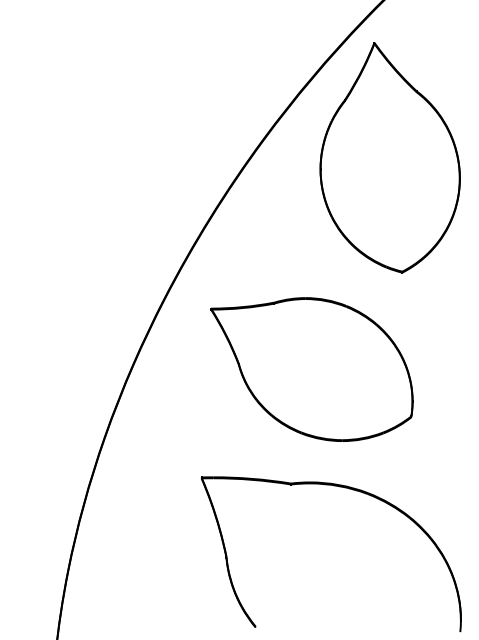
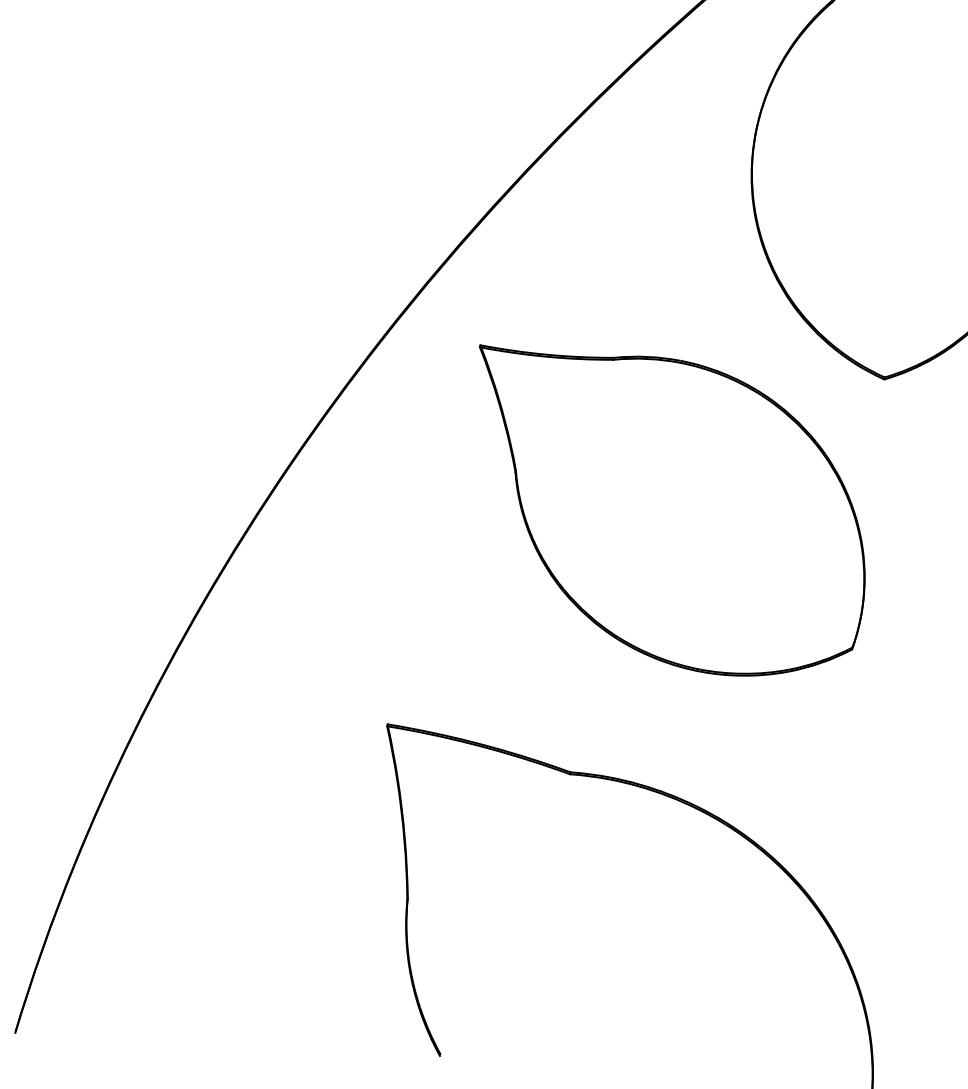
part: (311, 369) -> (664, 510), moved

